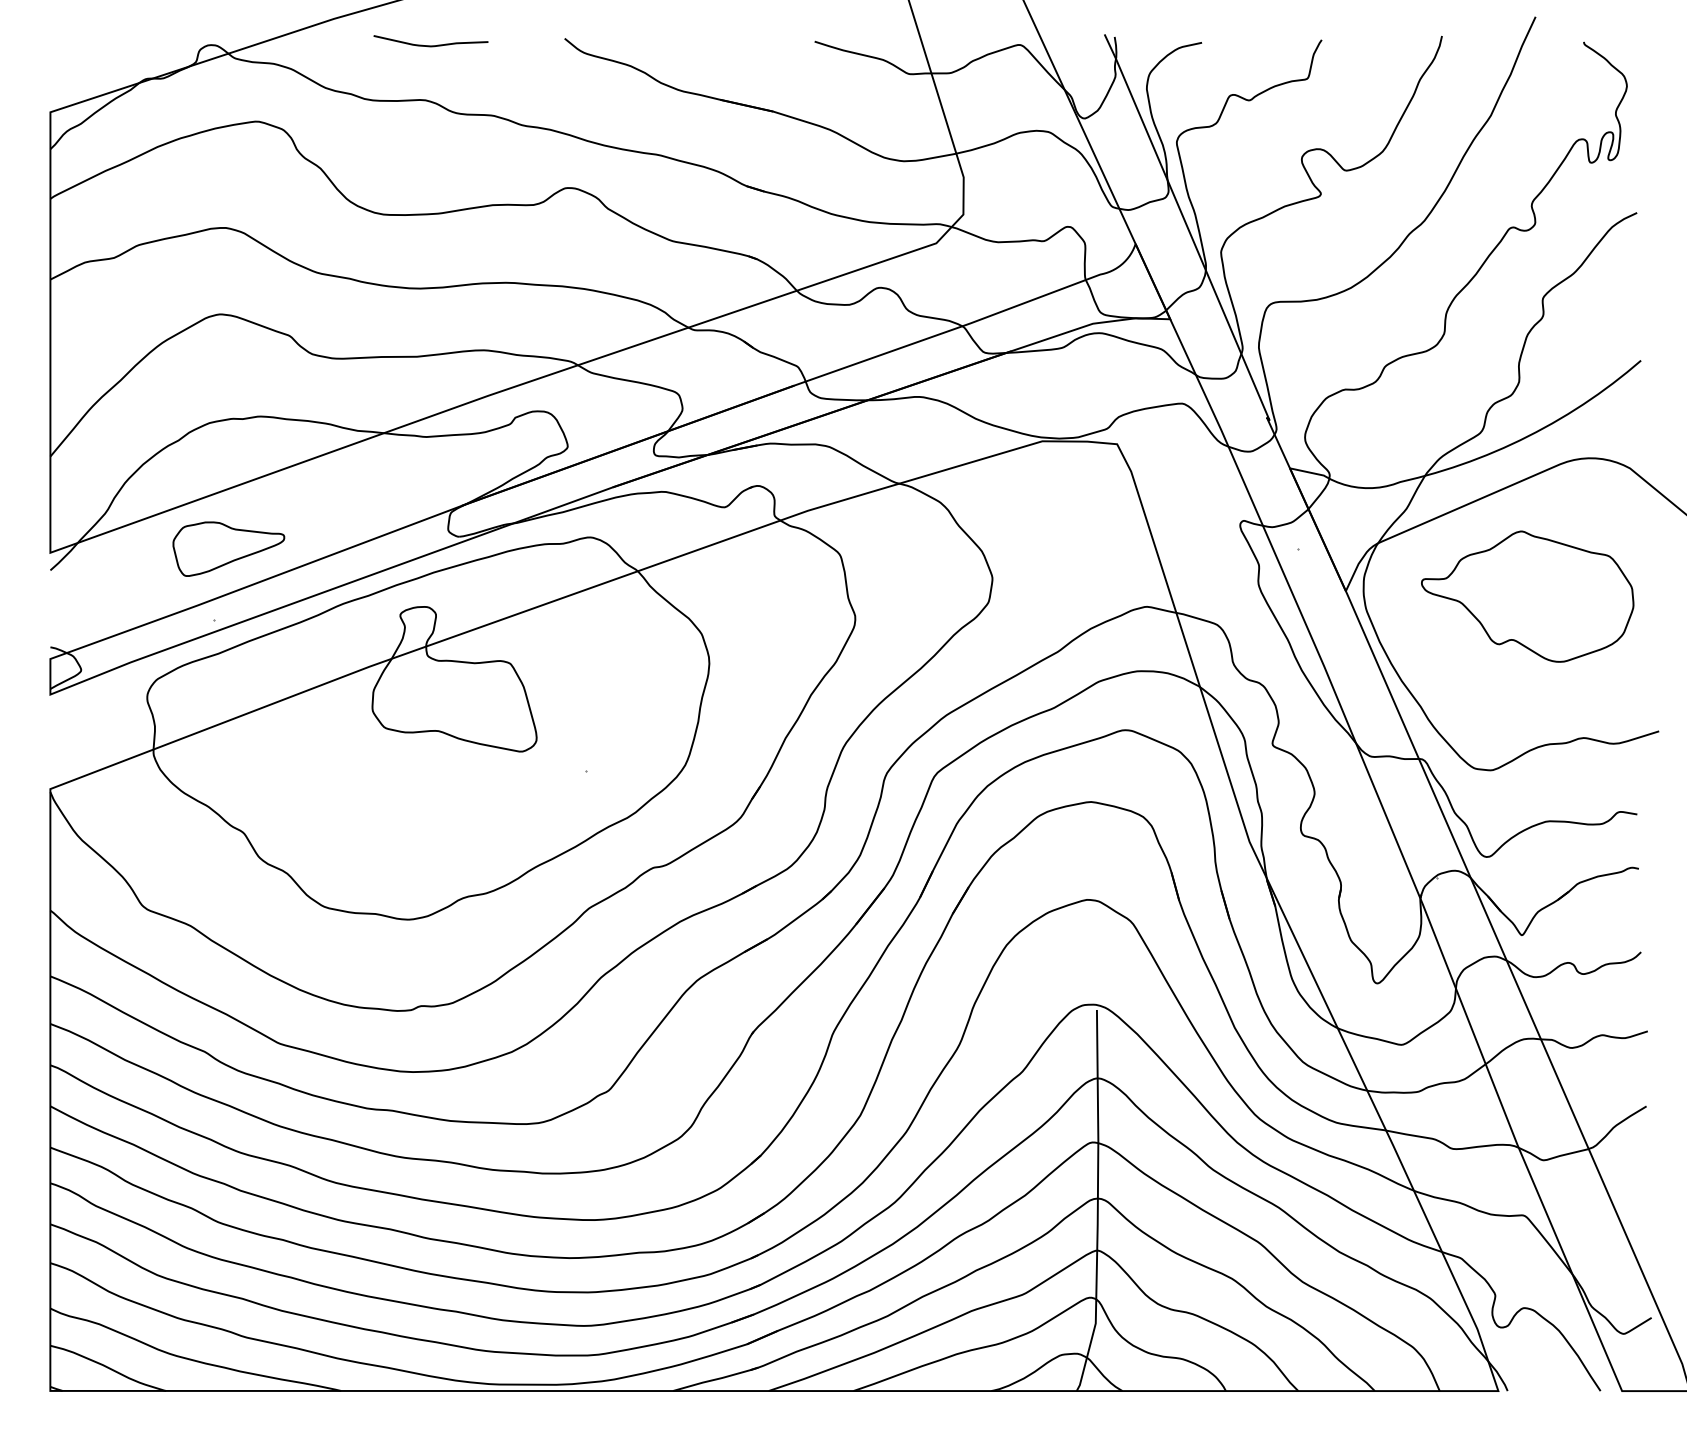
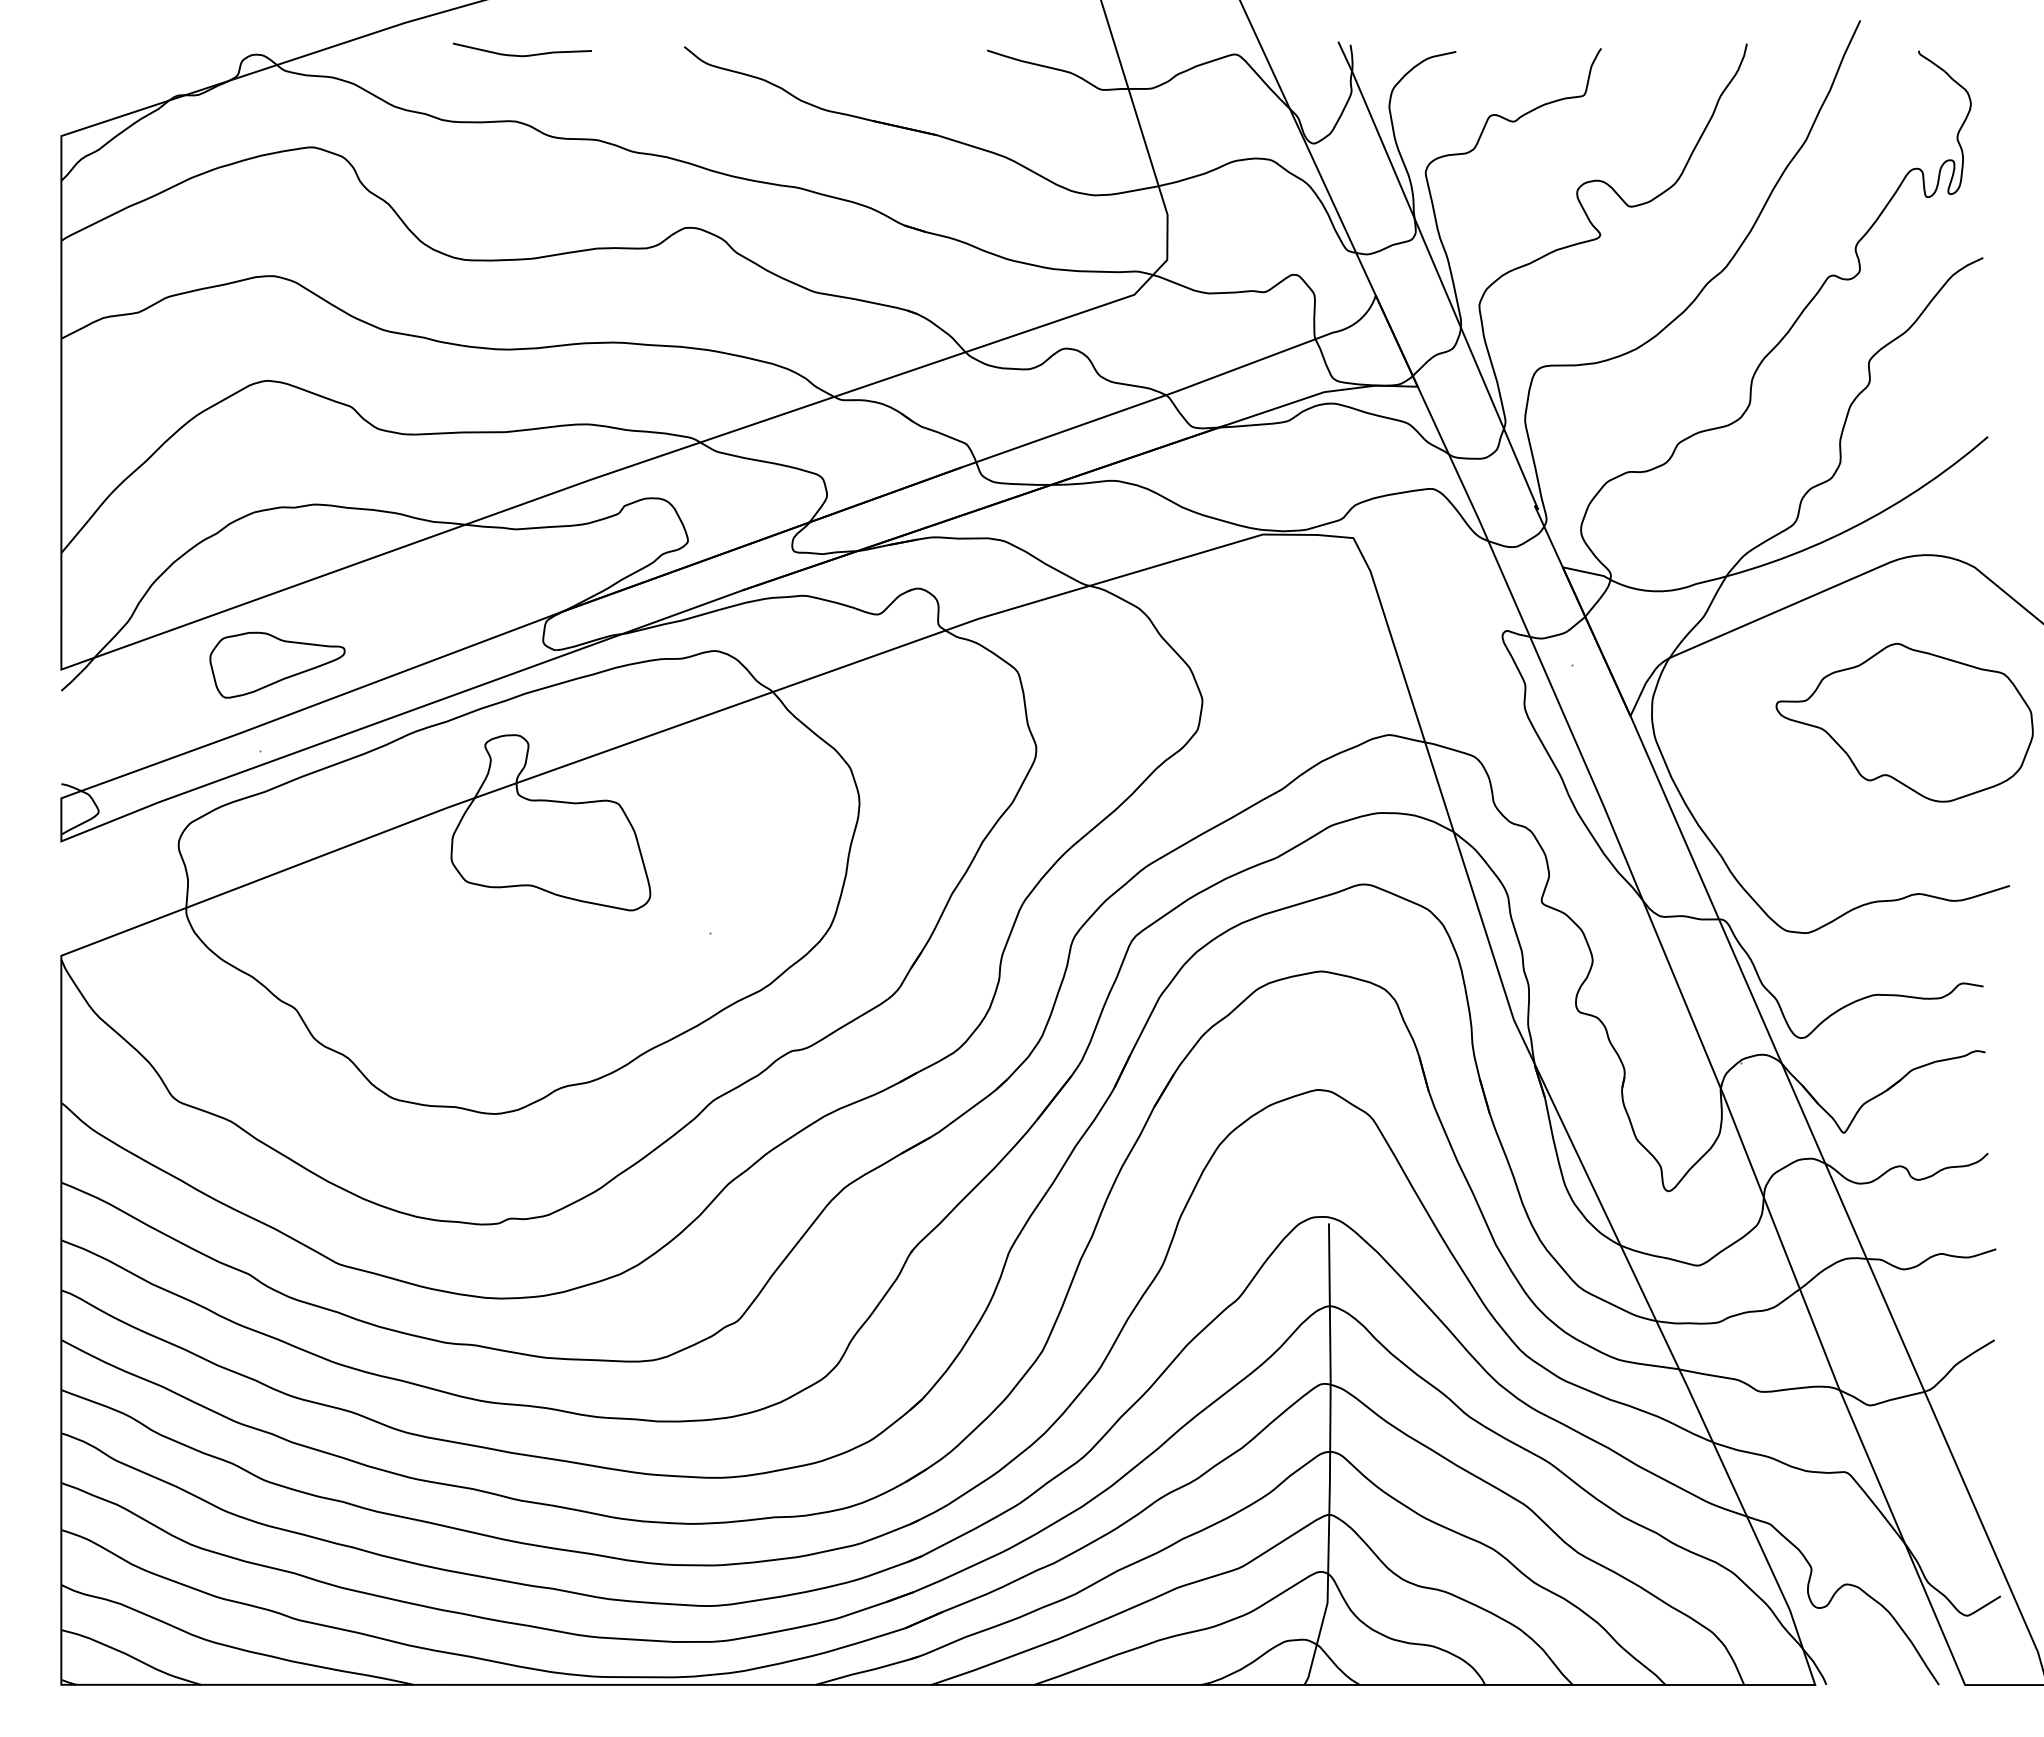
part: (1527, 596) -> (1904, 722), moved

